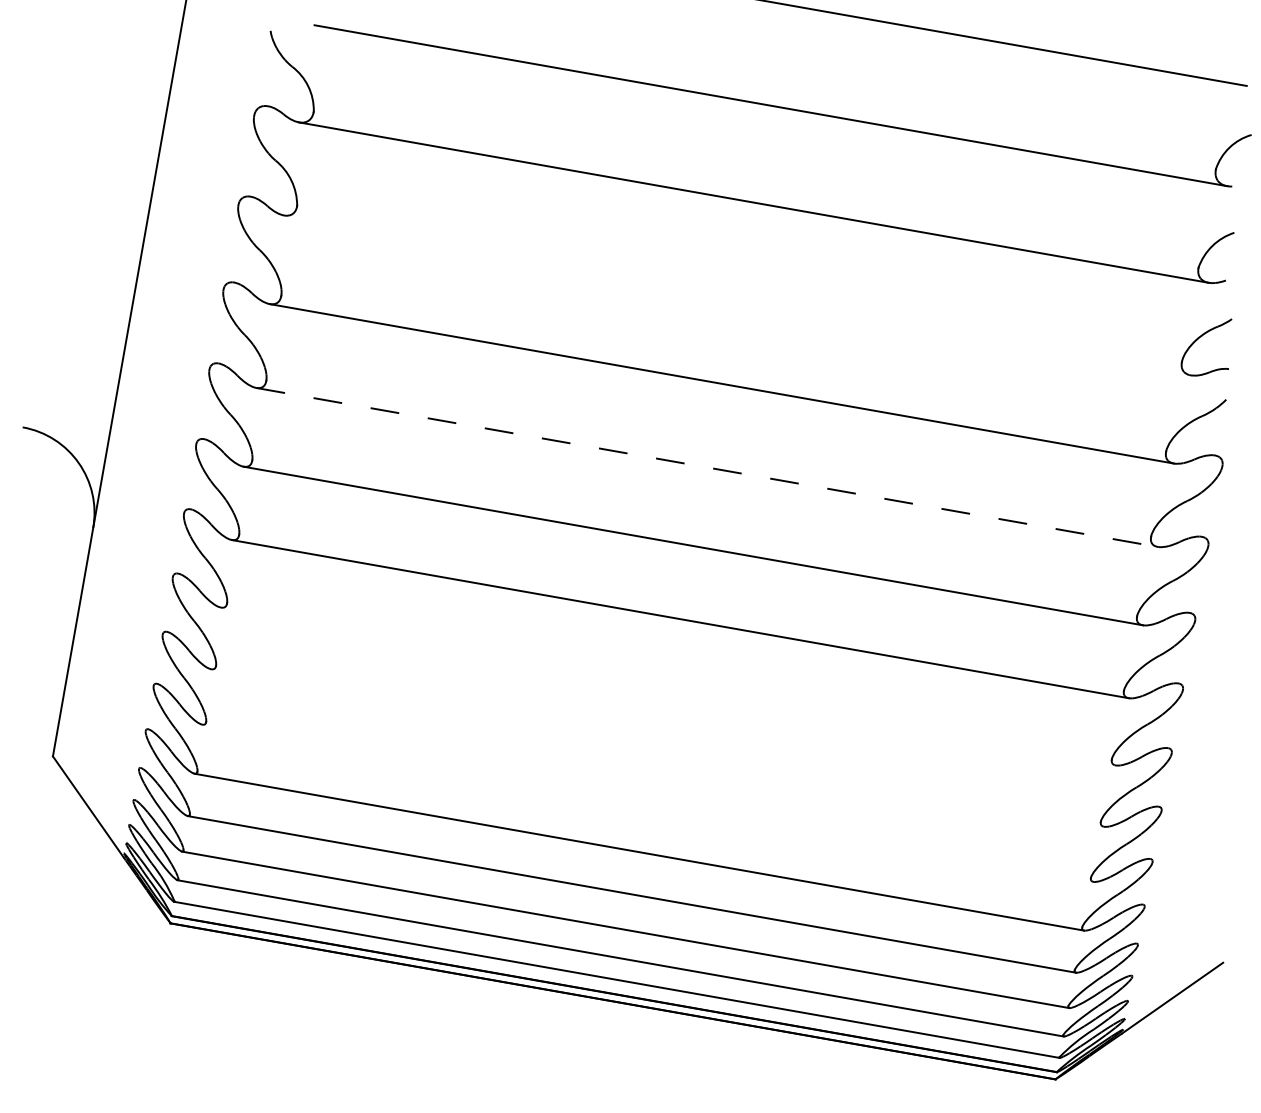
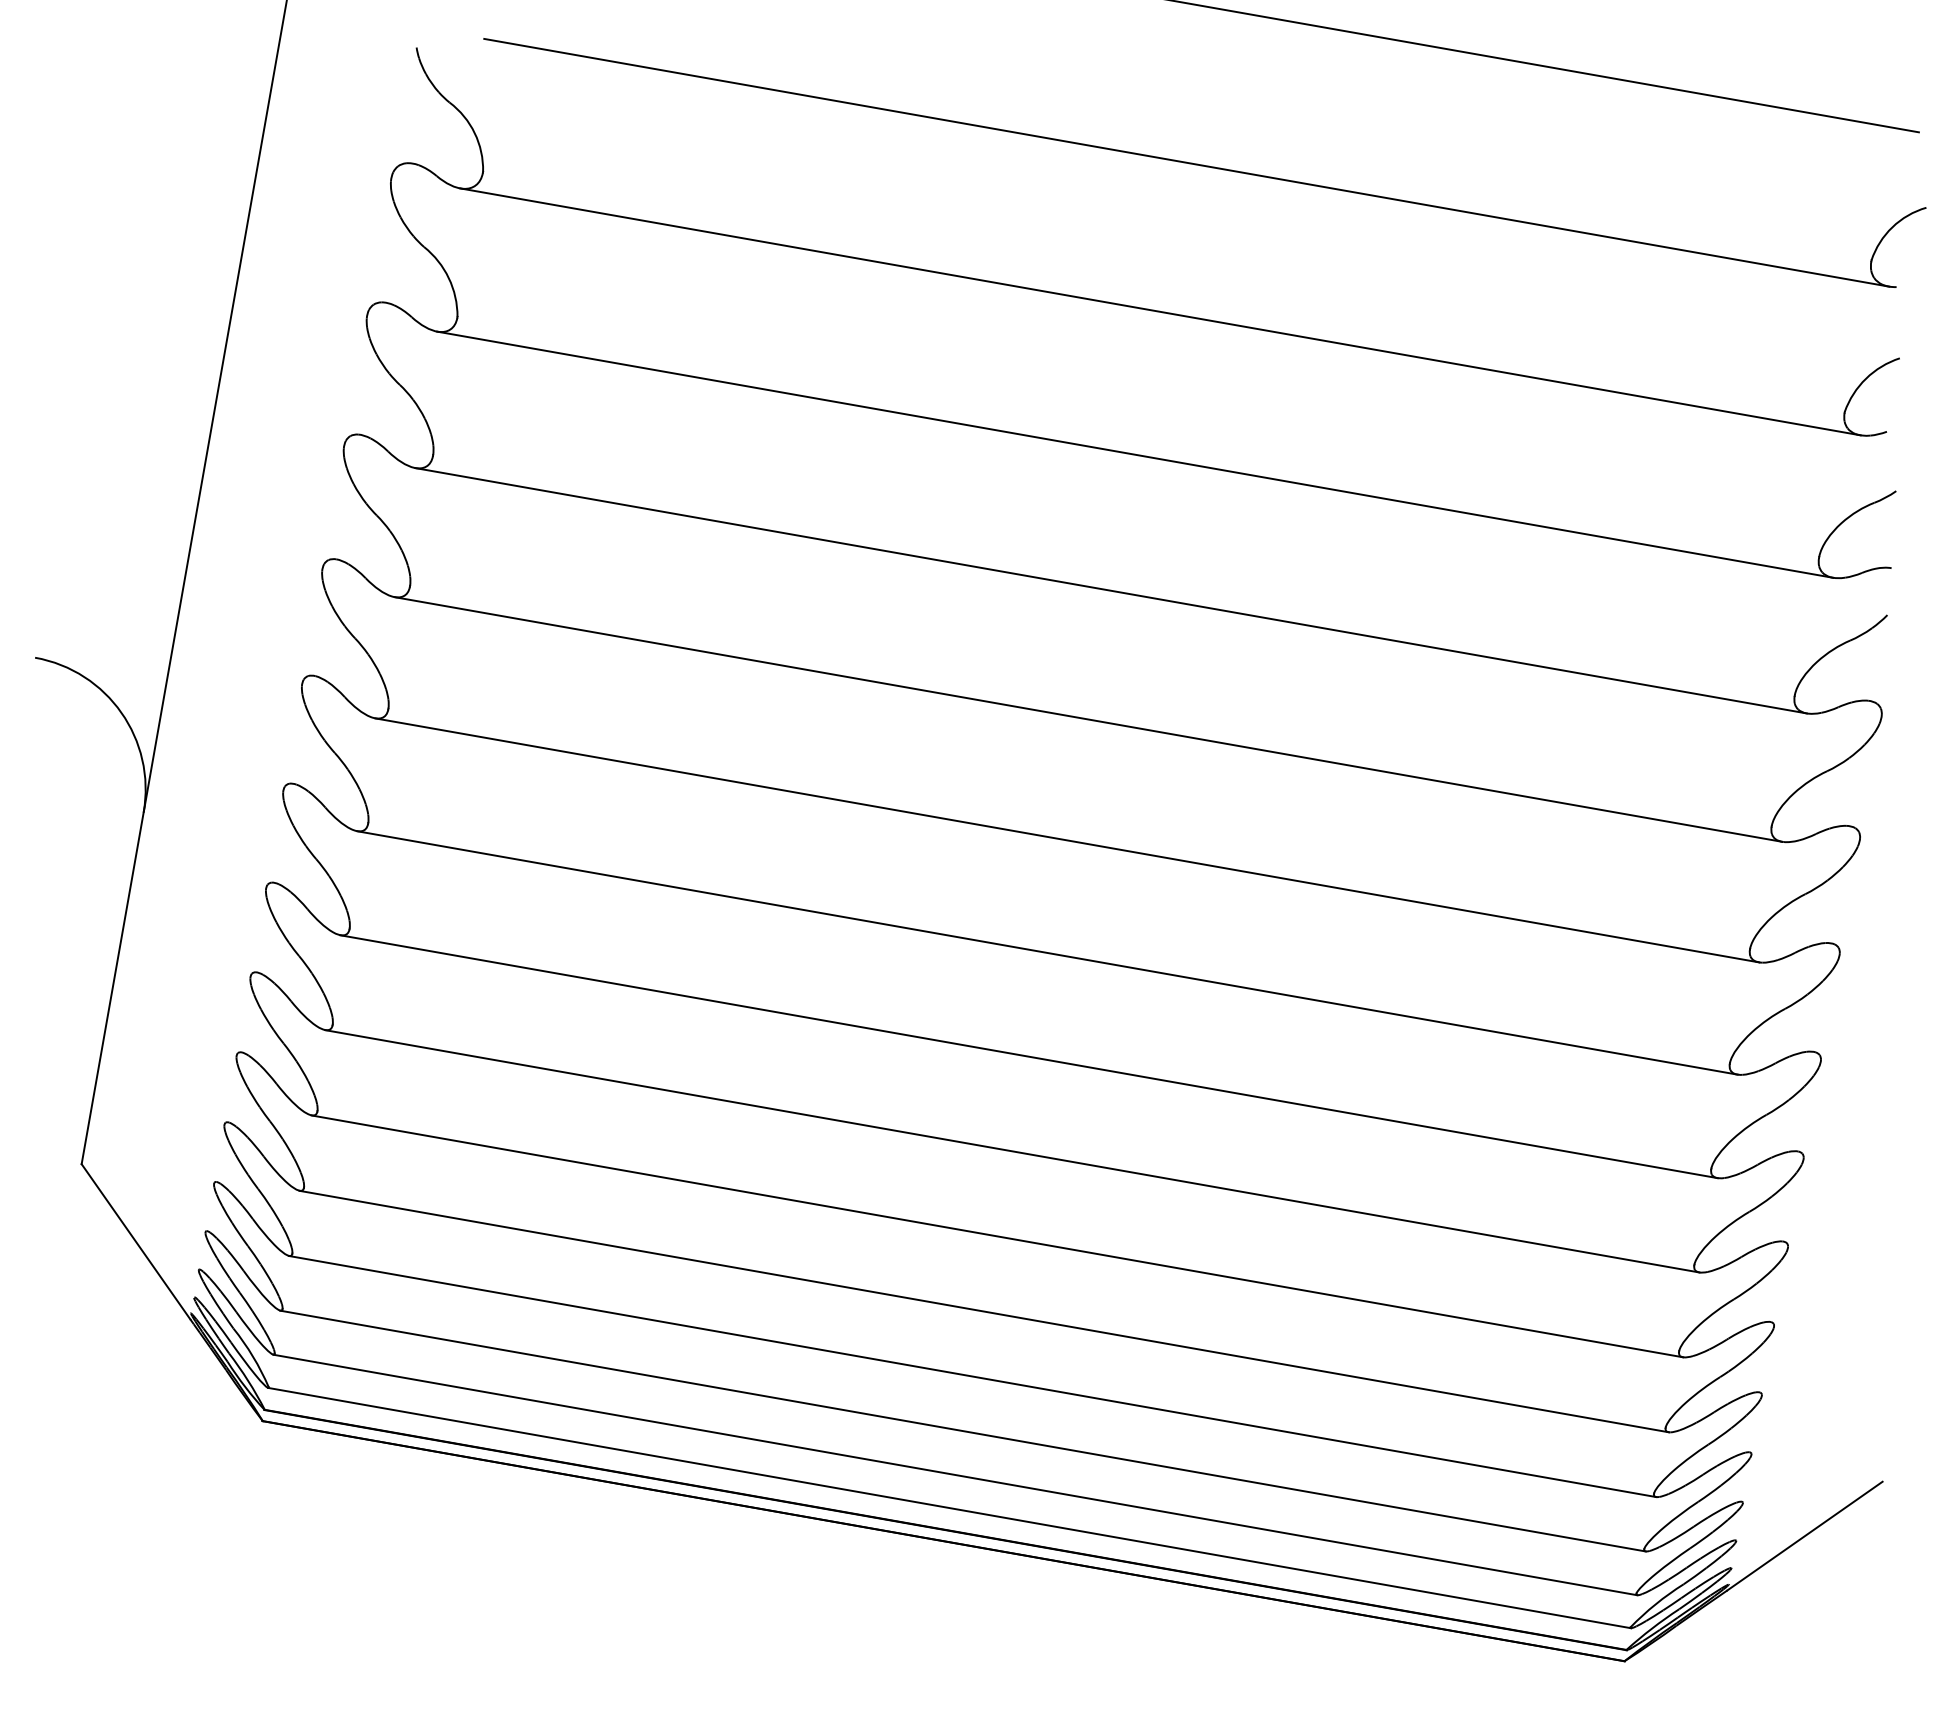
line: (737, 295) -> (1135, 454), added
line: (707, 467) -> (1089, 719), dashed -> solid
line: (668, 686) -> (1028, 1056), added
line: (657, 747) -> (1012, 1150), added
line: (647, 802) -> (996, 1235), added

